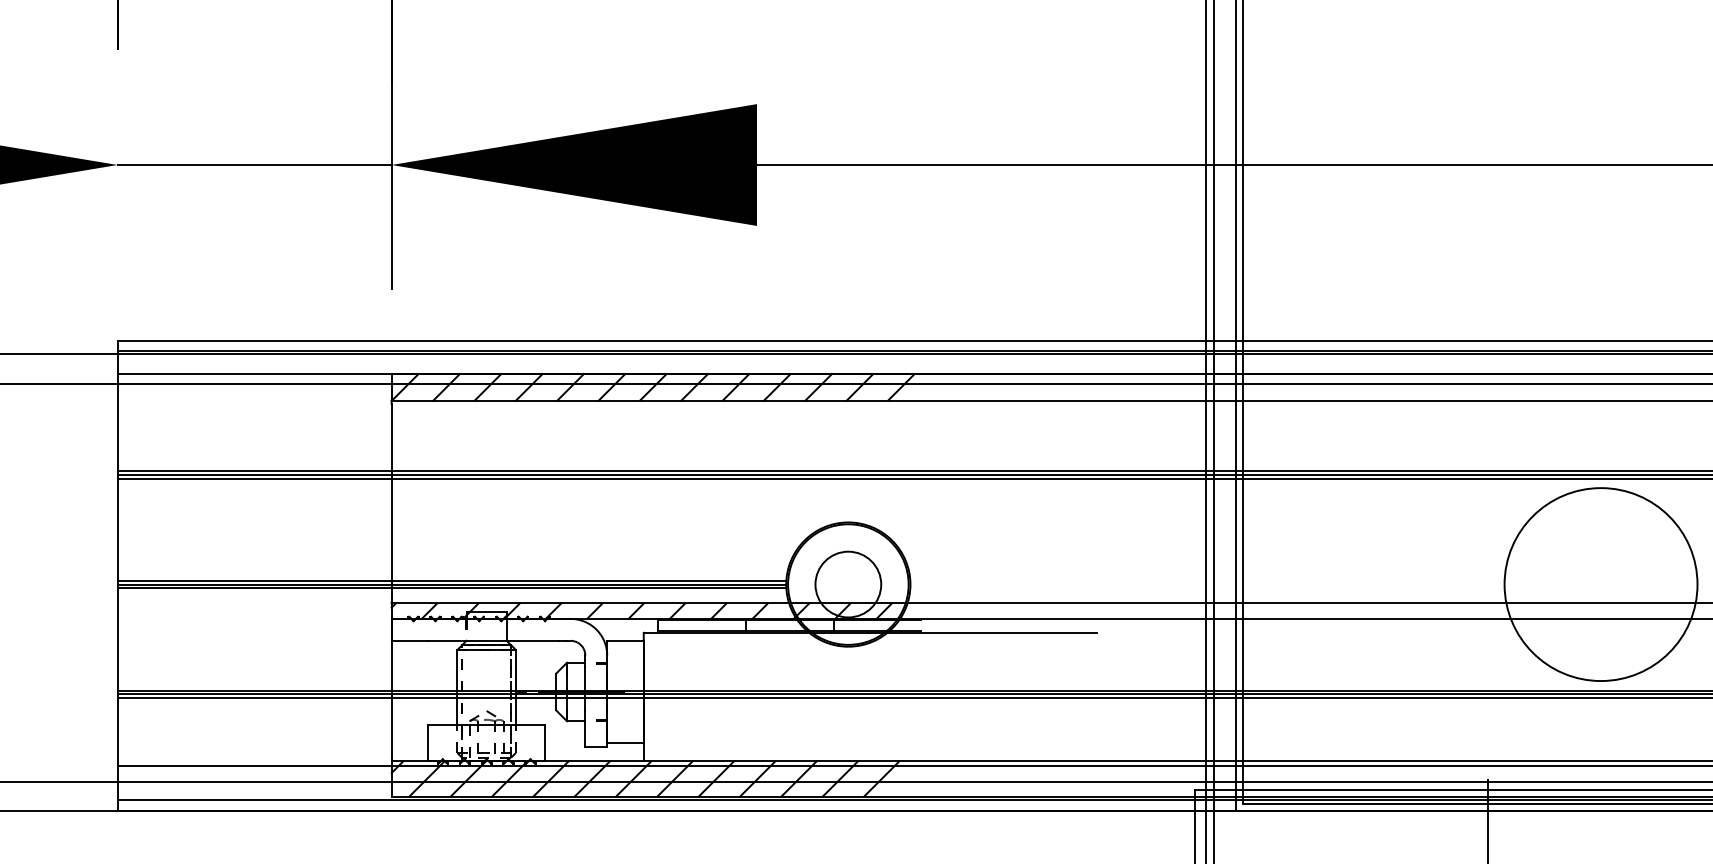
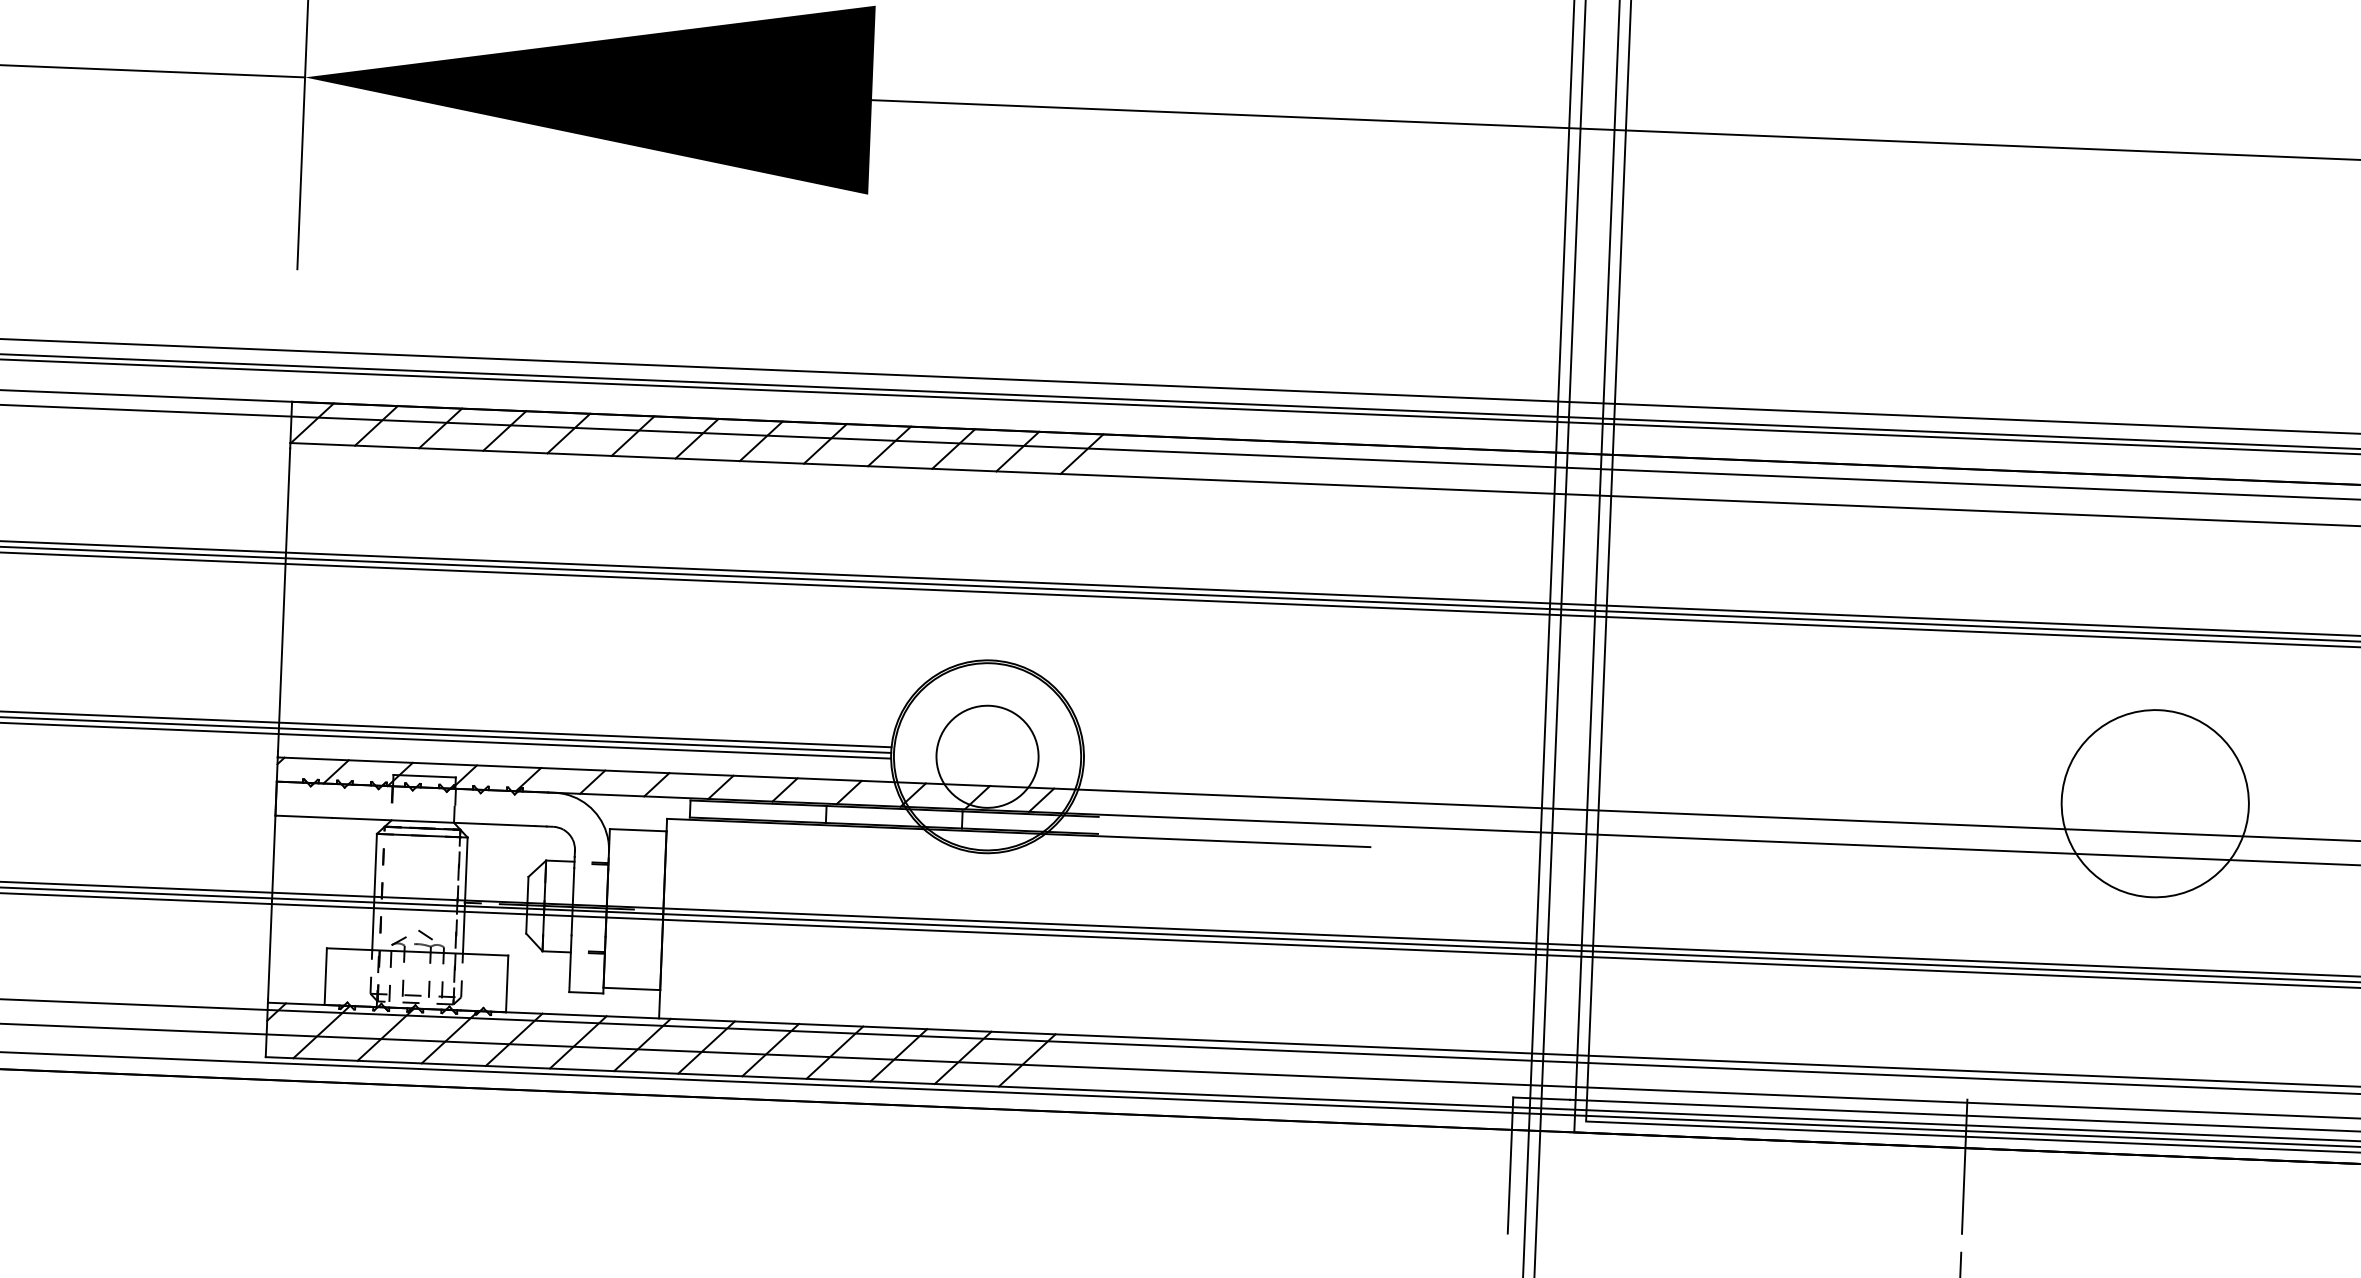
circle: (1600, 584) -> (2154, 803), size x0.62

